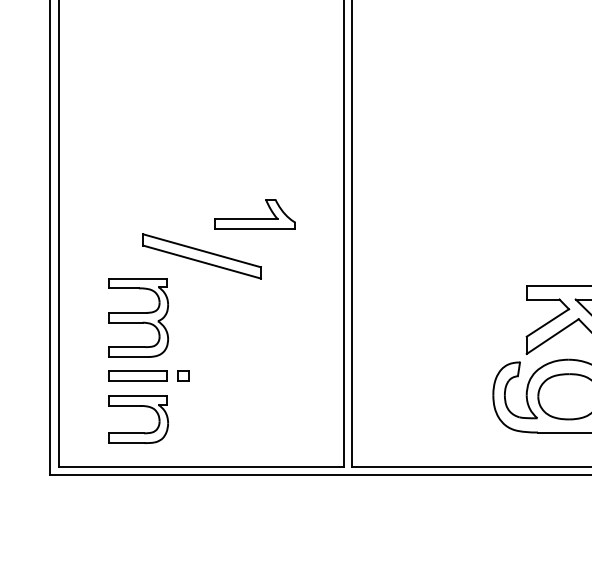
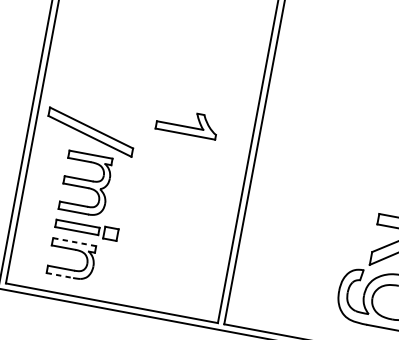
part: (201, 256) -> (90, 132), moved
part: (183, 375) -> (111, 233), size x1.6
line: (137, 396) -> (74, 242), solid -> dashed
line: (126, 443) -> (59, 275), solid -> dashed

